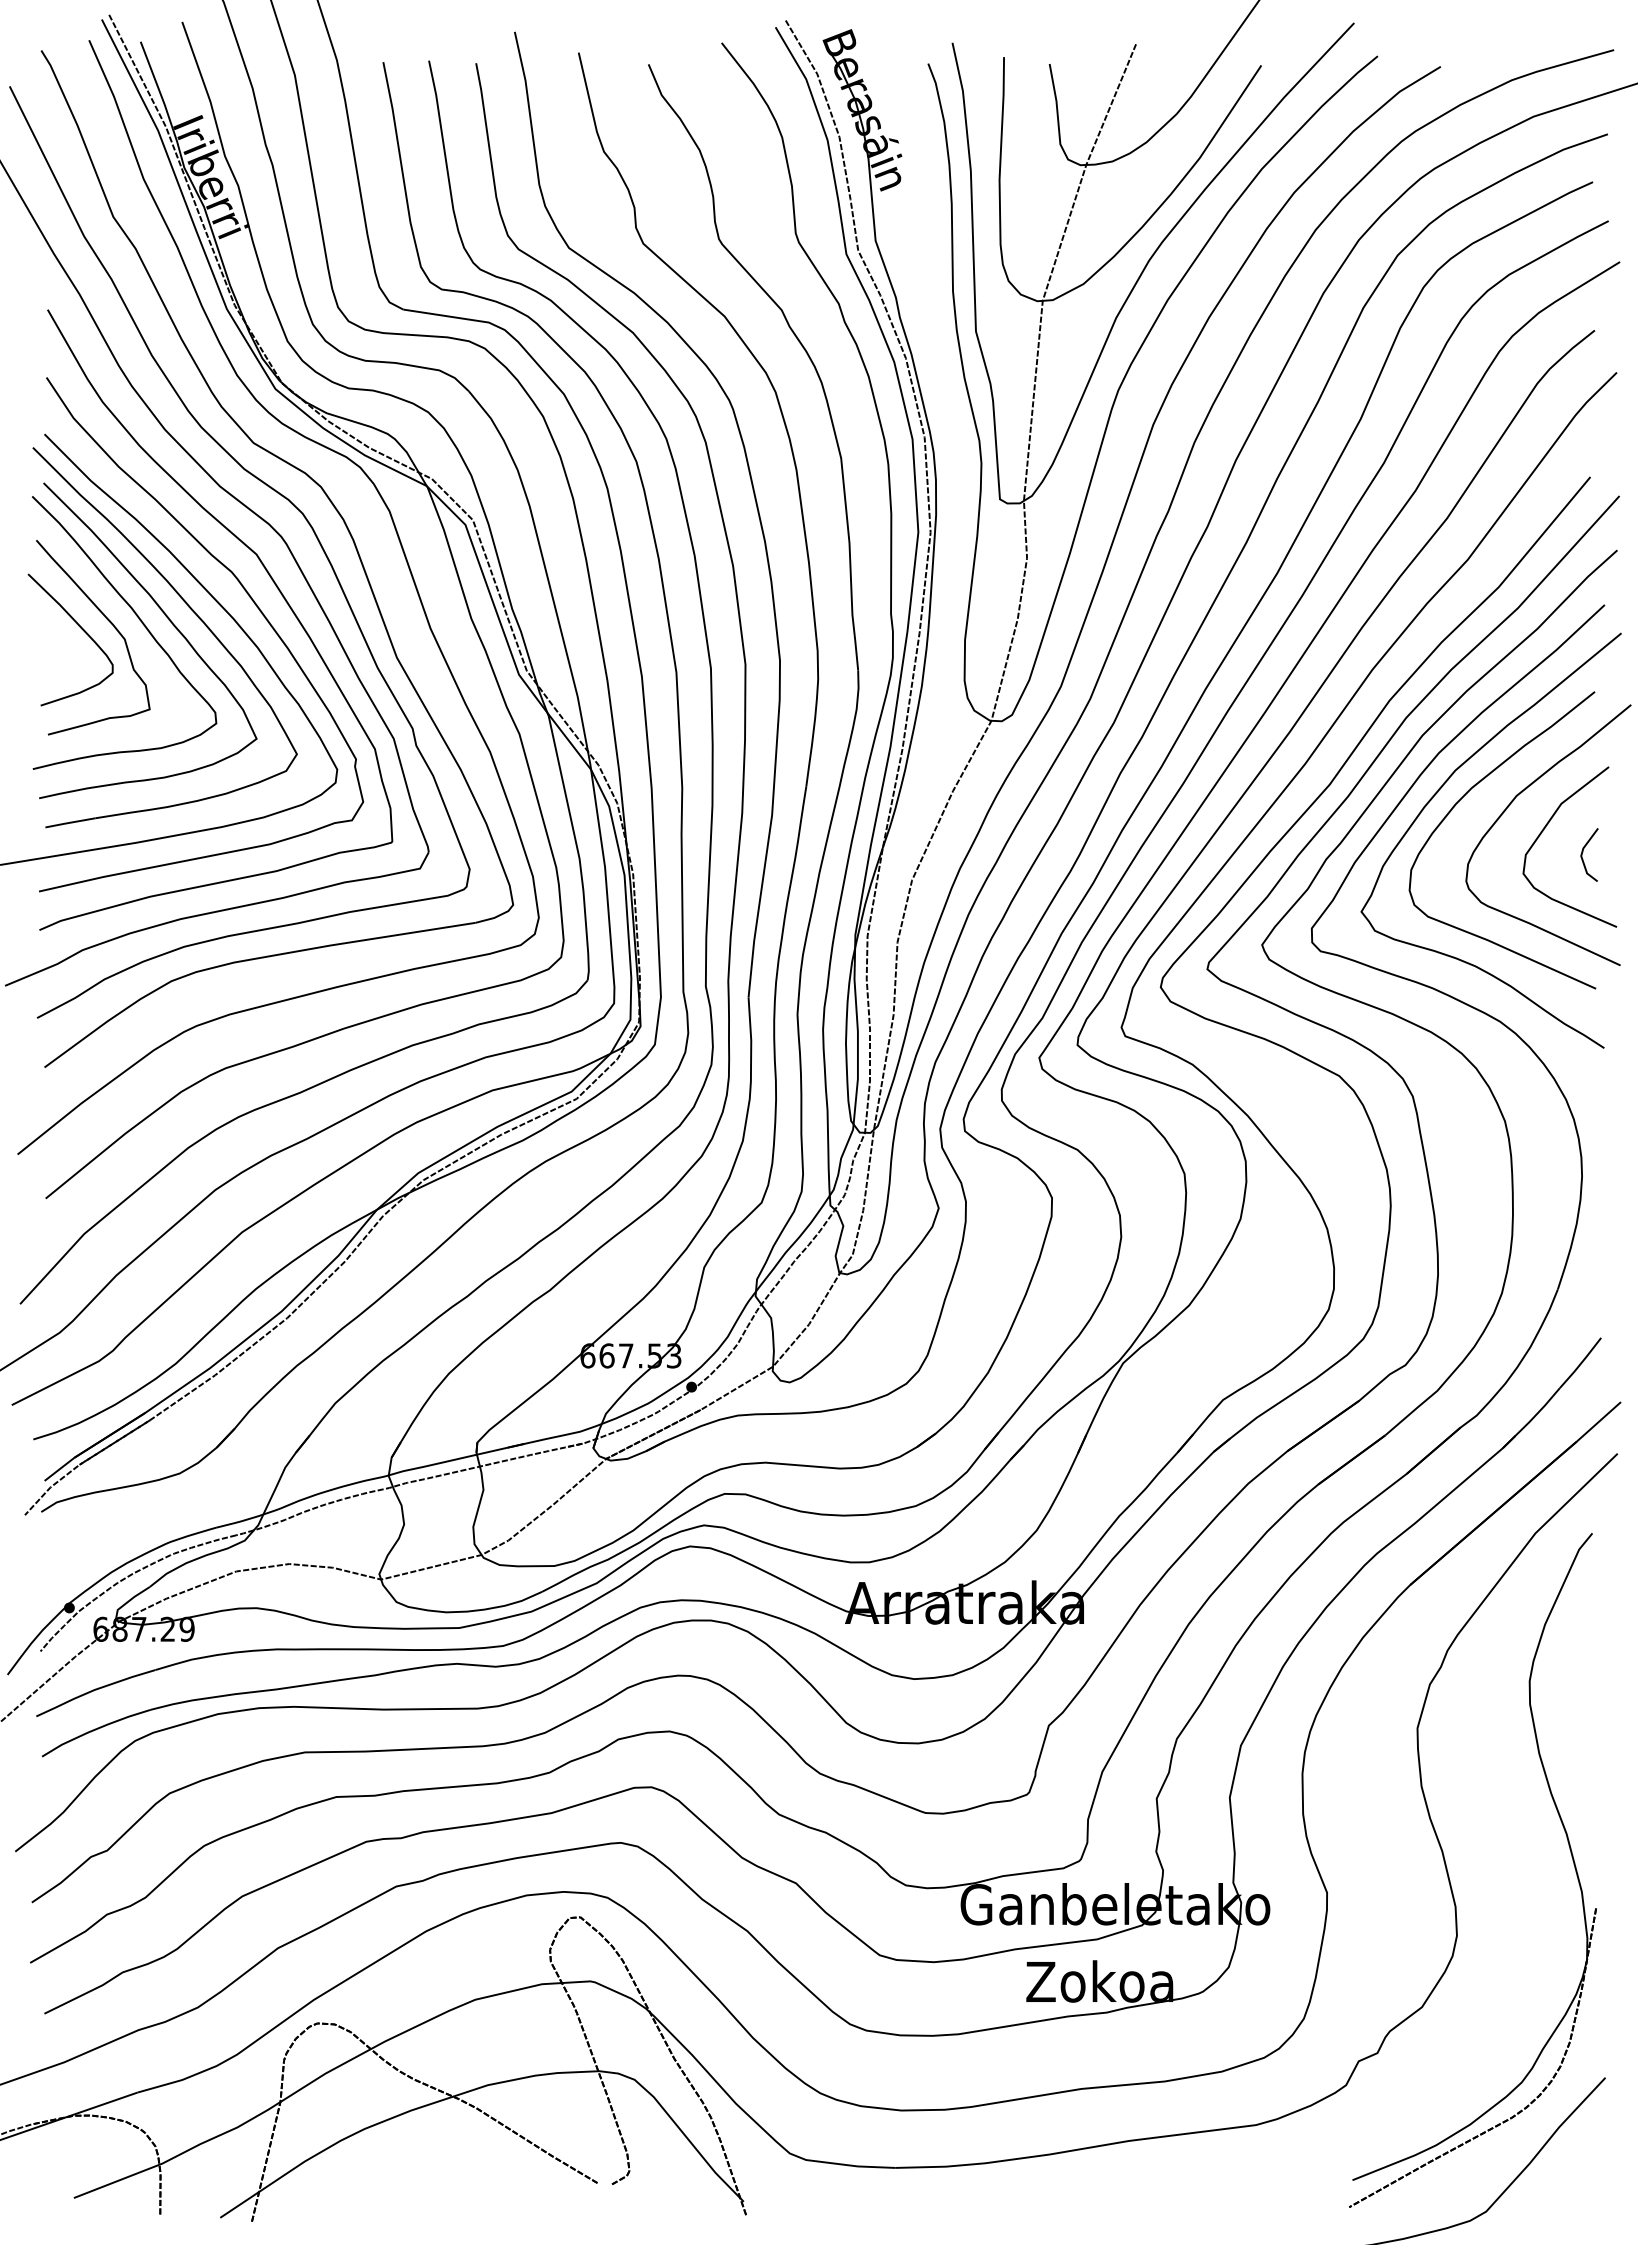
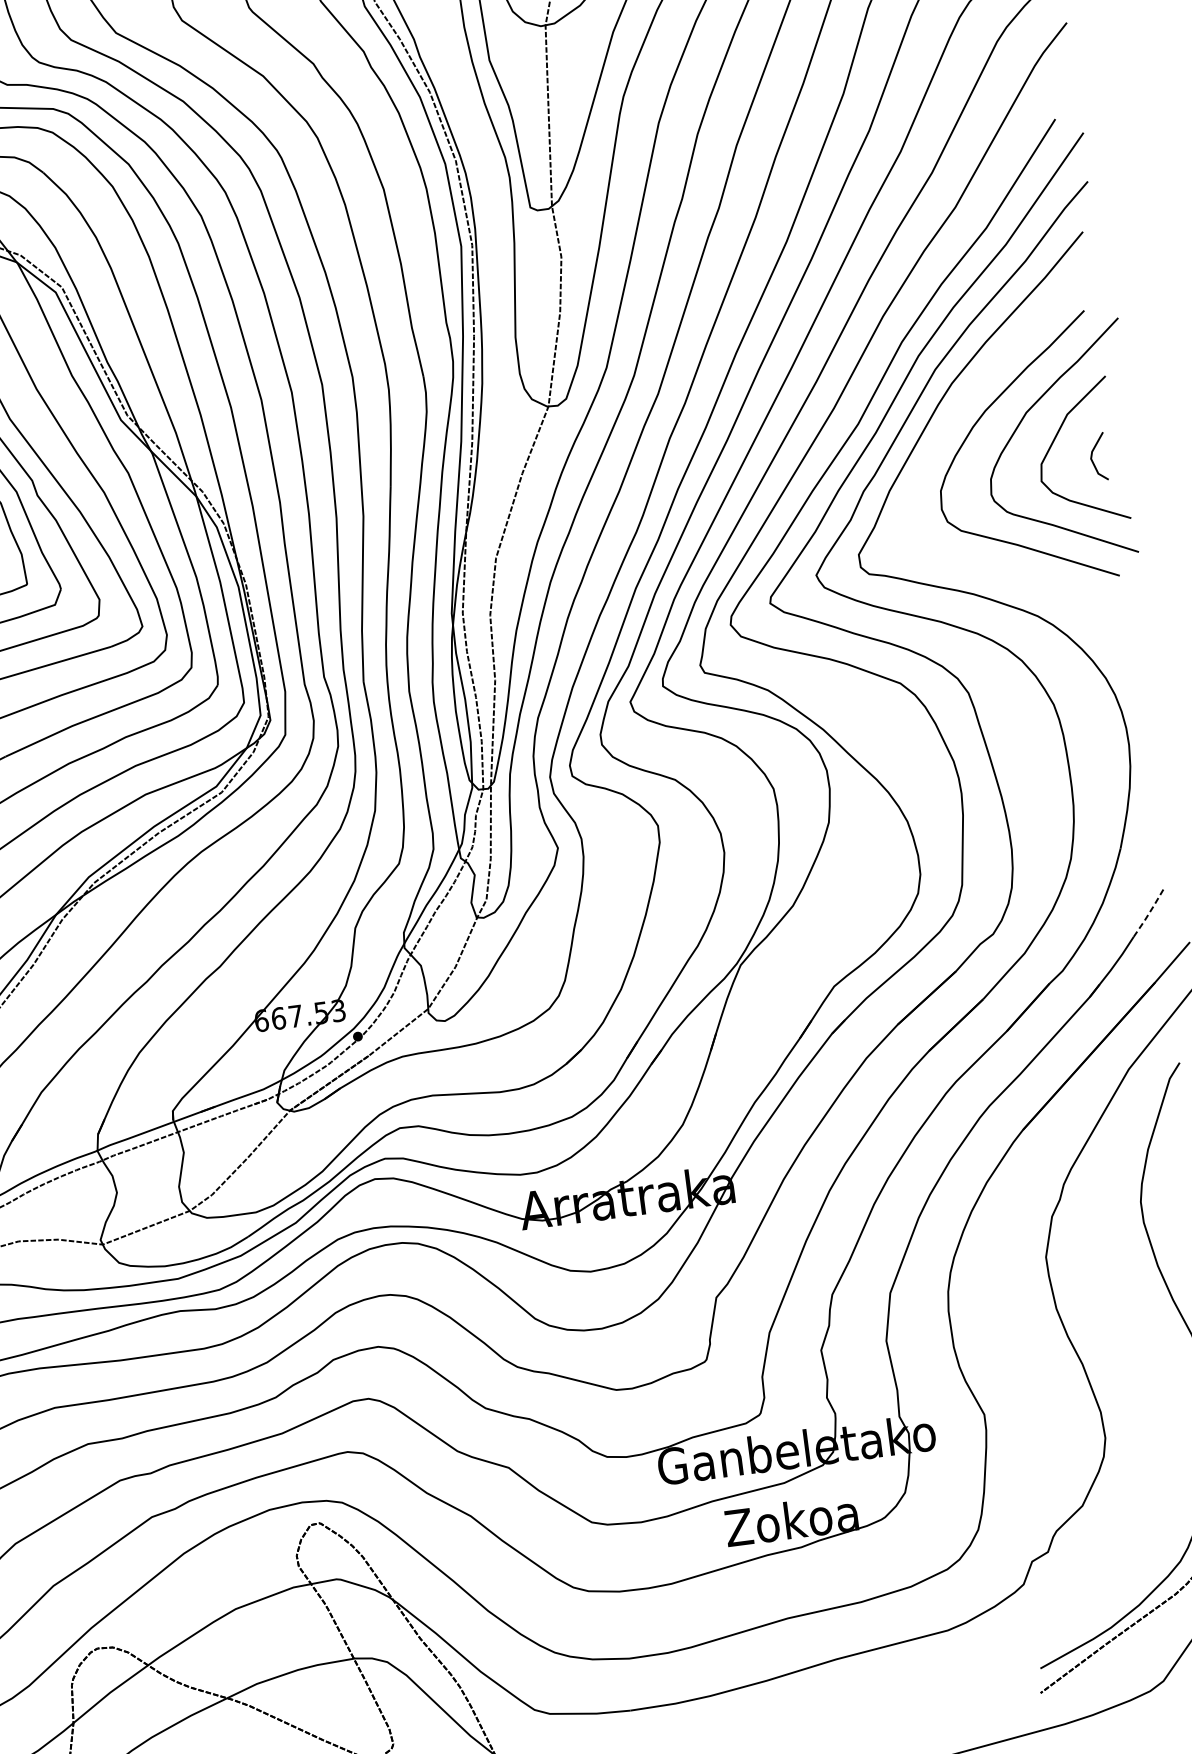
curve: (1438, 792) -> (956, 418), removed
line: (1581, 1363) -> (1150, 912), solid -> dashed

